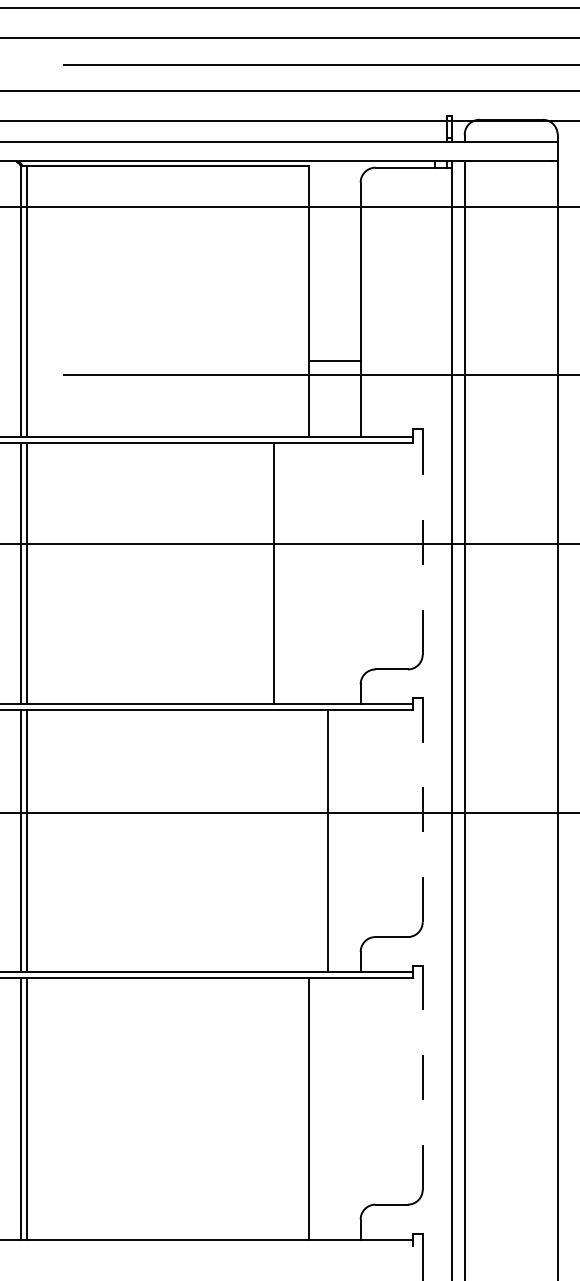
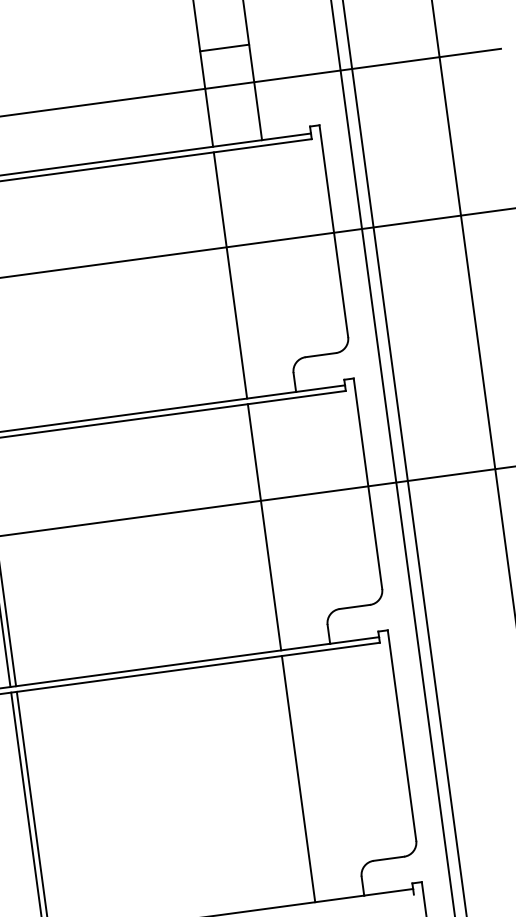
line: (334, 361) -> (224, 48), moved
line: (422, 541) -> (333, 230), dashed -> solid
line: (273, 573) -> (230, 275), moved
line: (422, 810) -> (367, 483), dashed -> solid
line: (327, 840) -> (264, 526), moved
line: (422, 1077) -> (401, 735), dashed -> solid

